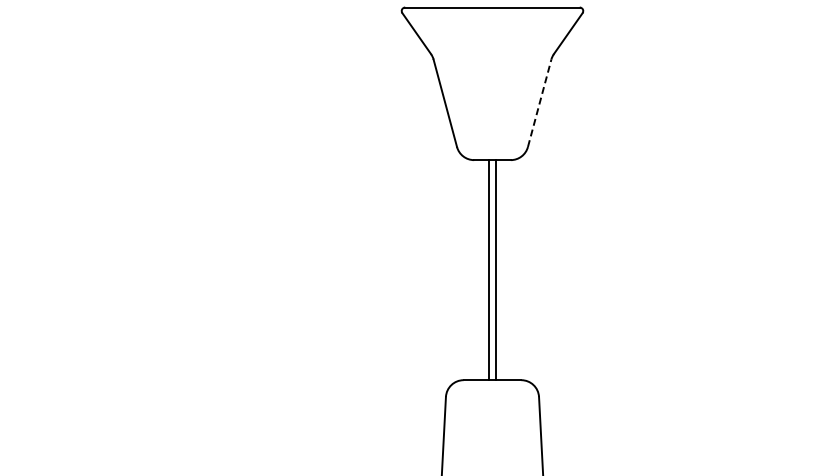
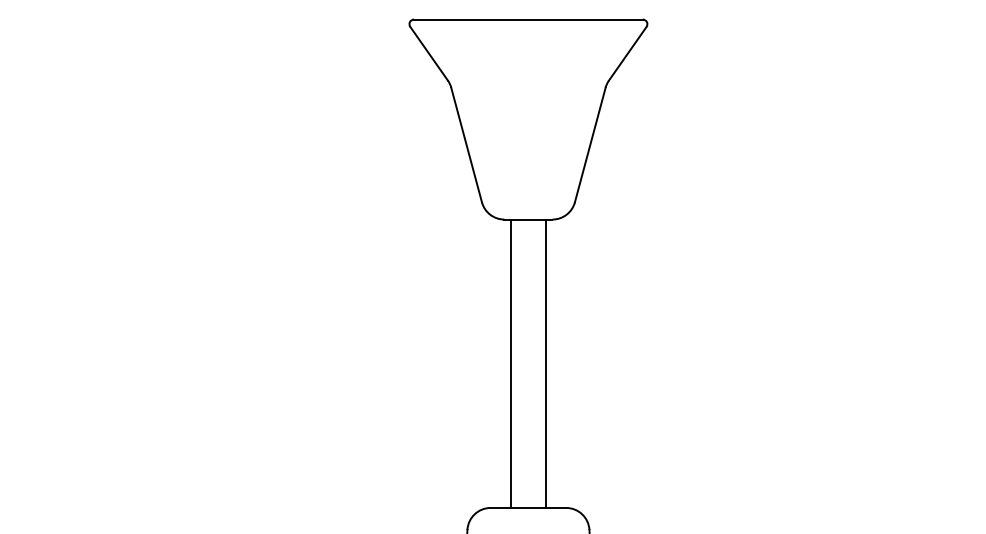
line: (539, 102) -> (590, 144), dashed -> solid
line: (488, 270) -> (545, 364), moved
line: (496, 270) -> (511, 364), moved

